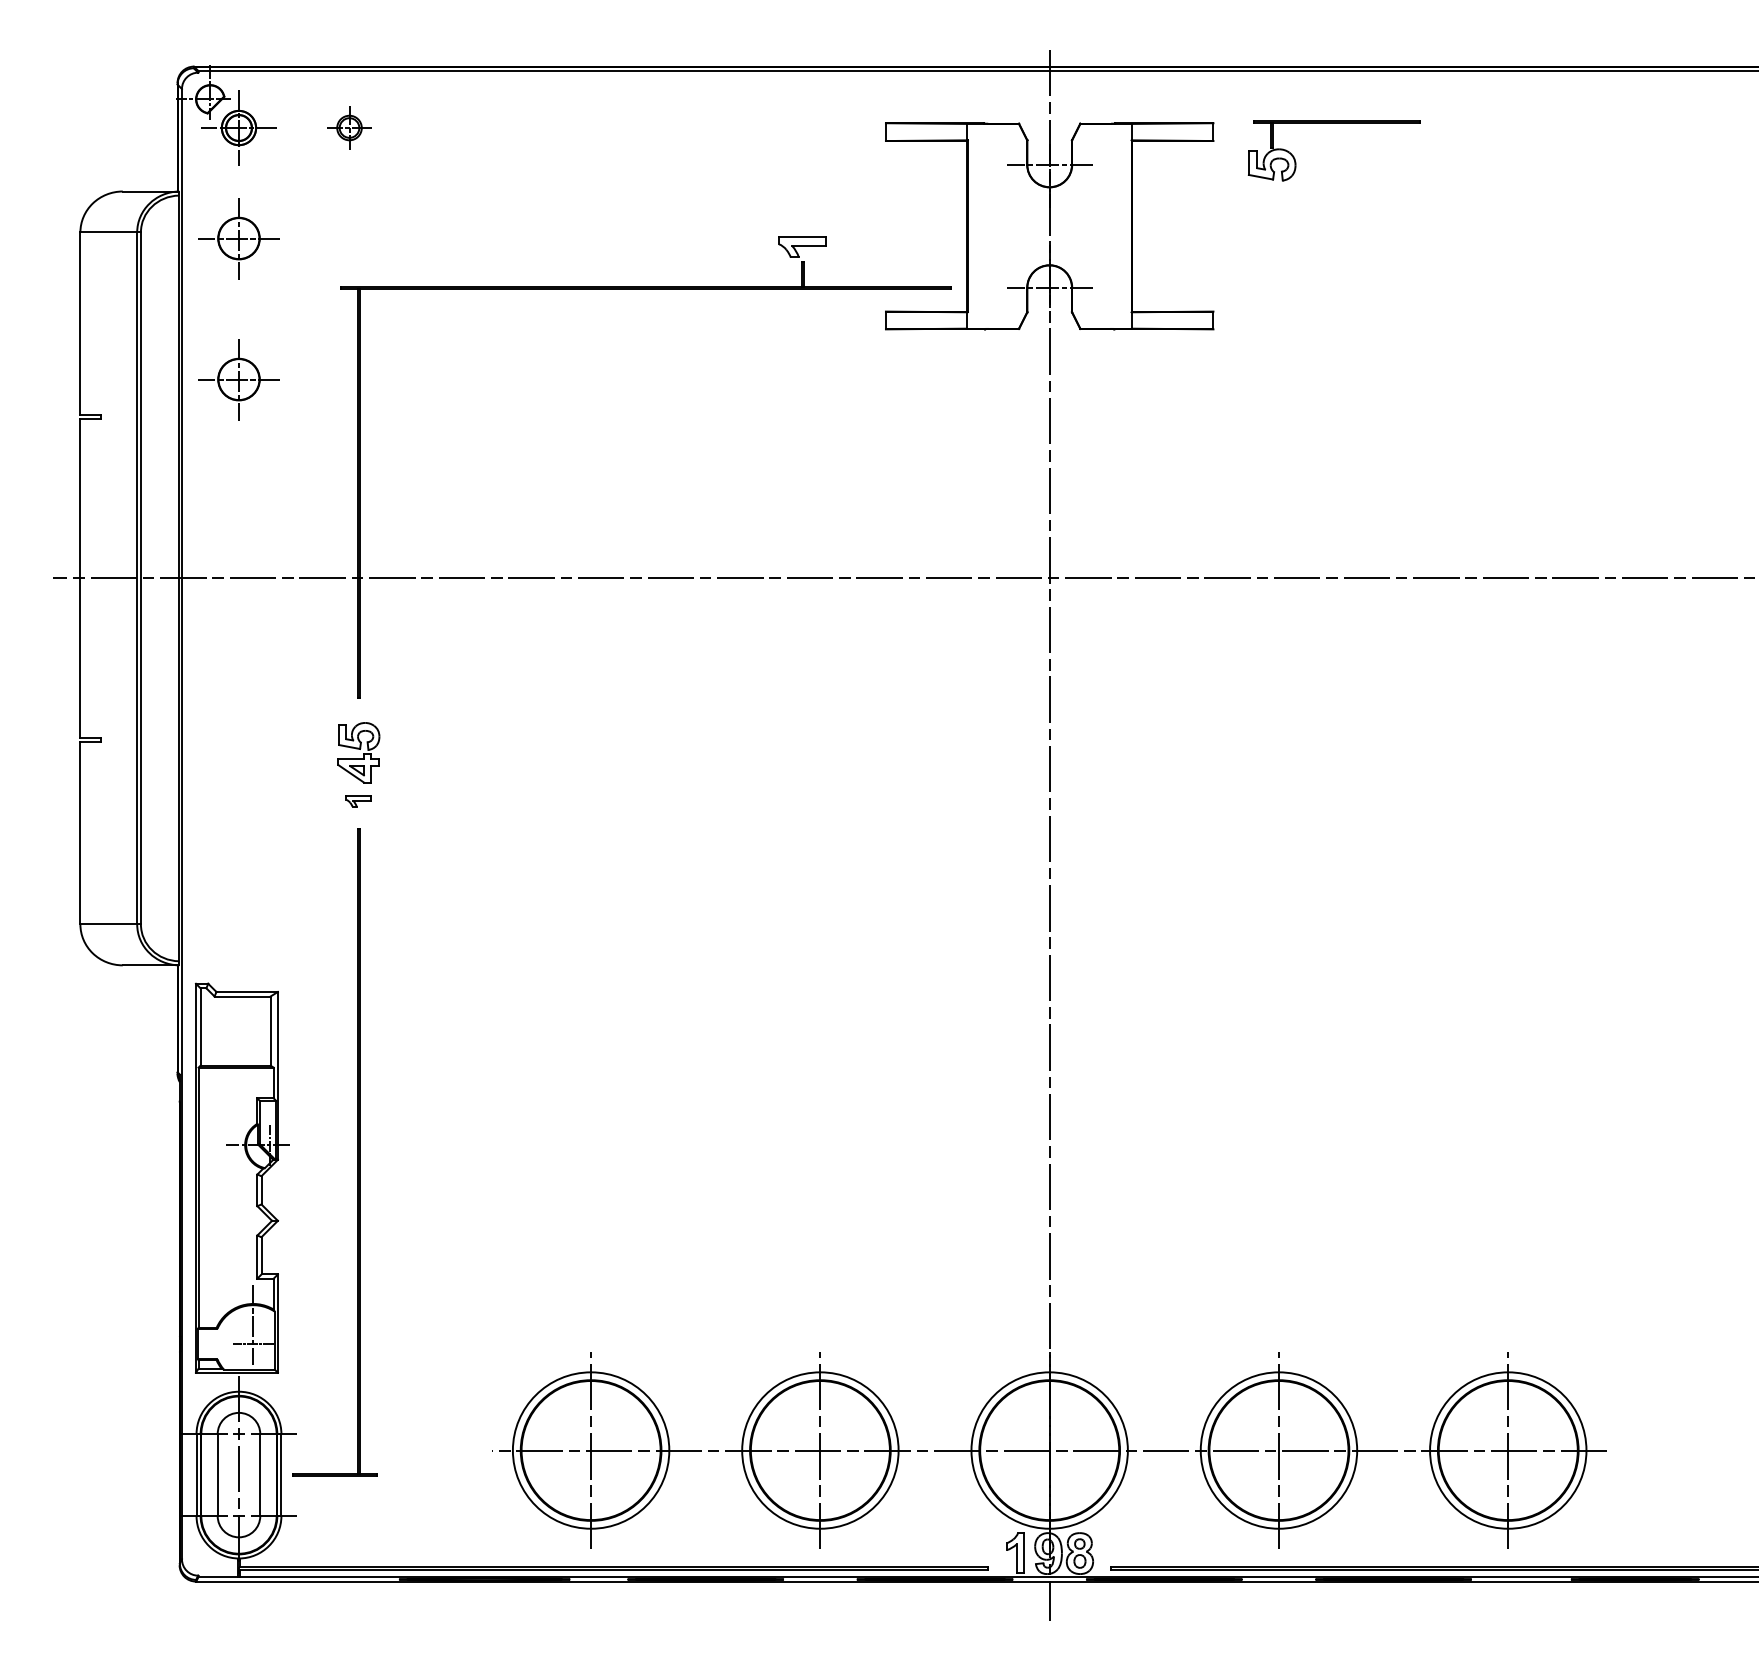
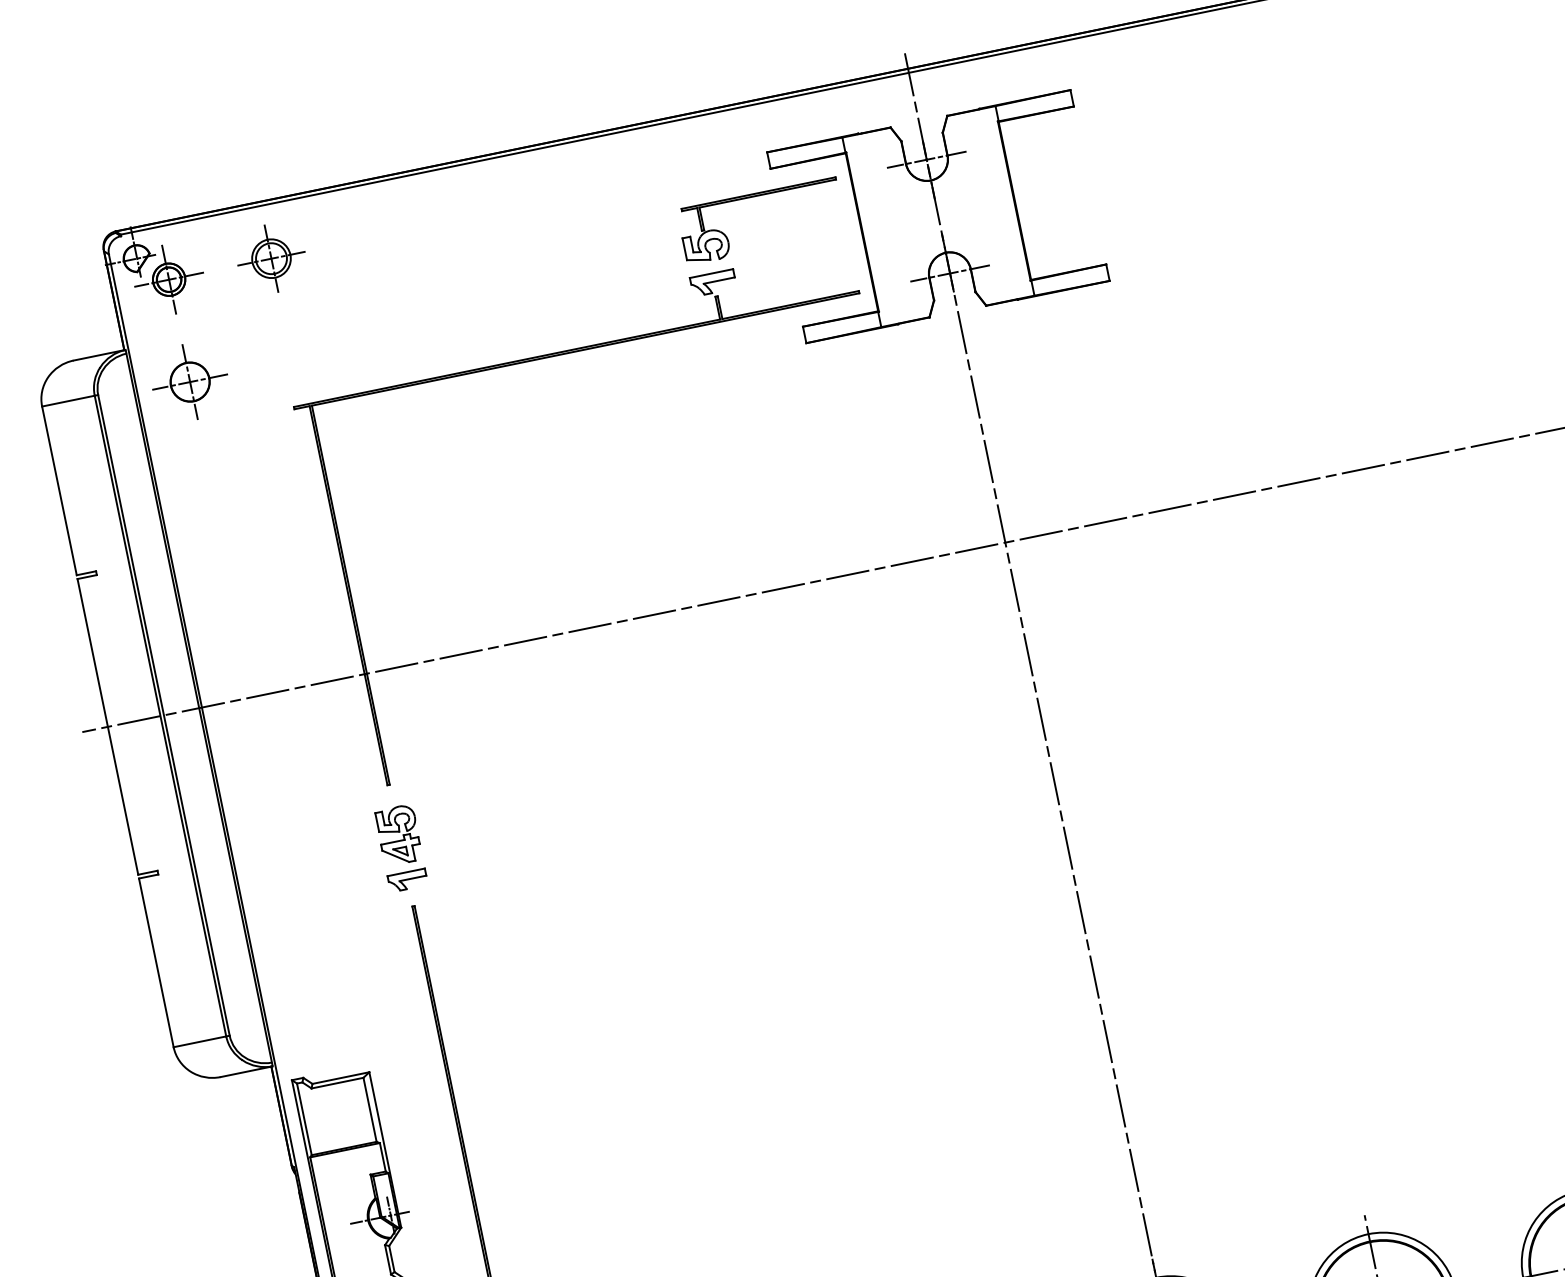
part: (1333, 123) -> (755, 196), moved
part: (349, 127) -> (271, 258), size x1.67
part: (238, 379) -> (216, 512), removed
part: (358, 801) -> (407, 880), size x1.67

